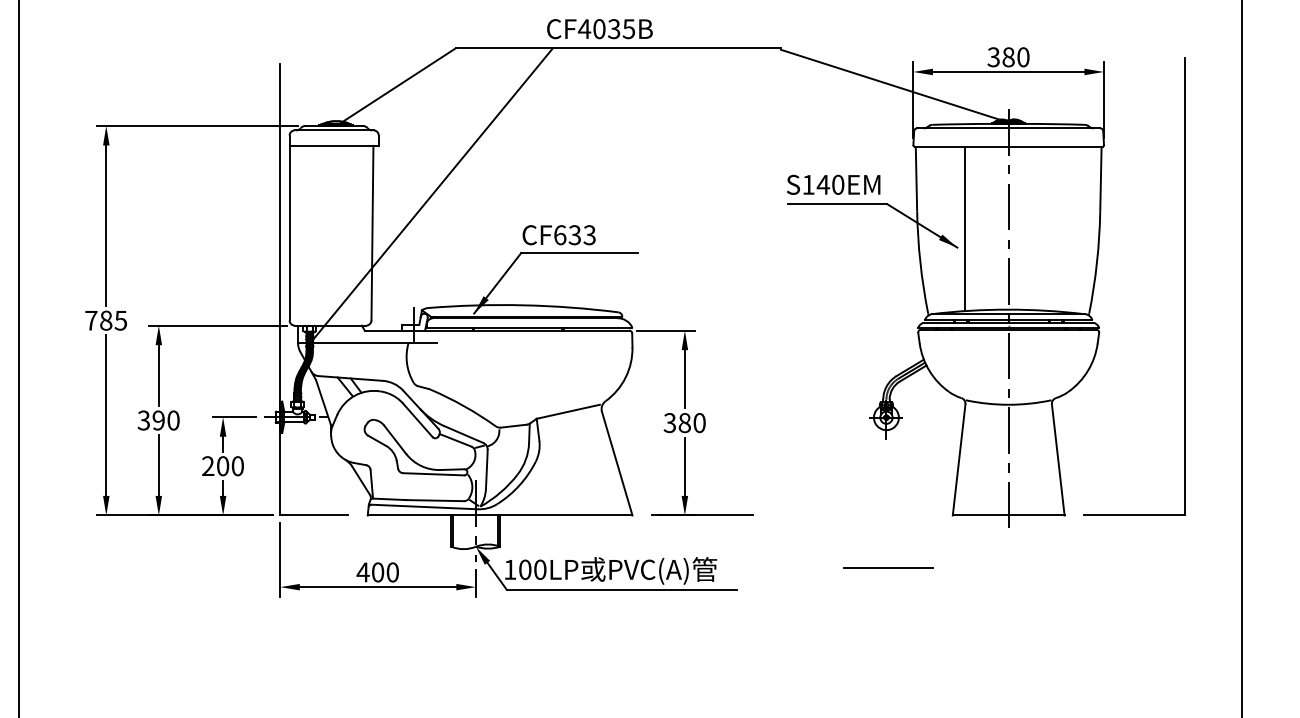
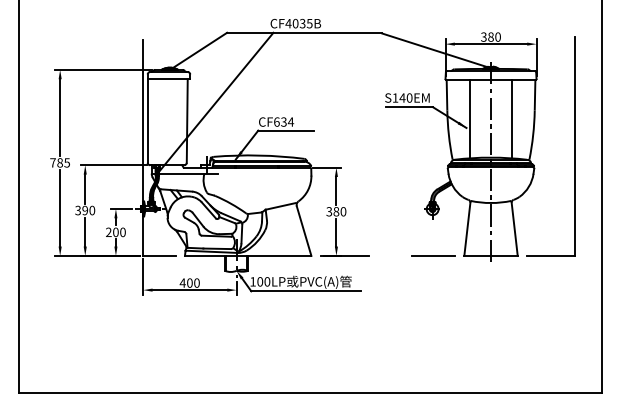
line: (1051, 227) -> (511, 118), added
text: (588, 233) -> (290, 121), CF633 -> CF634
line: (888, 566) -> (433, 255), moved

